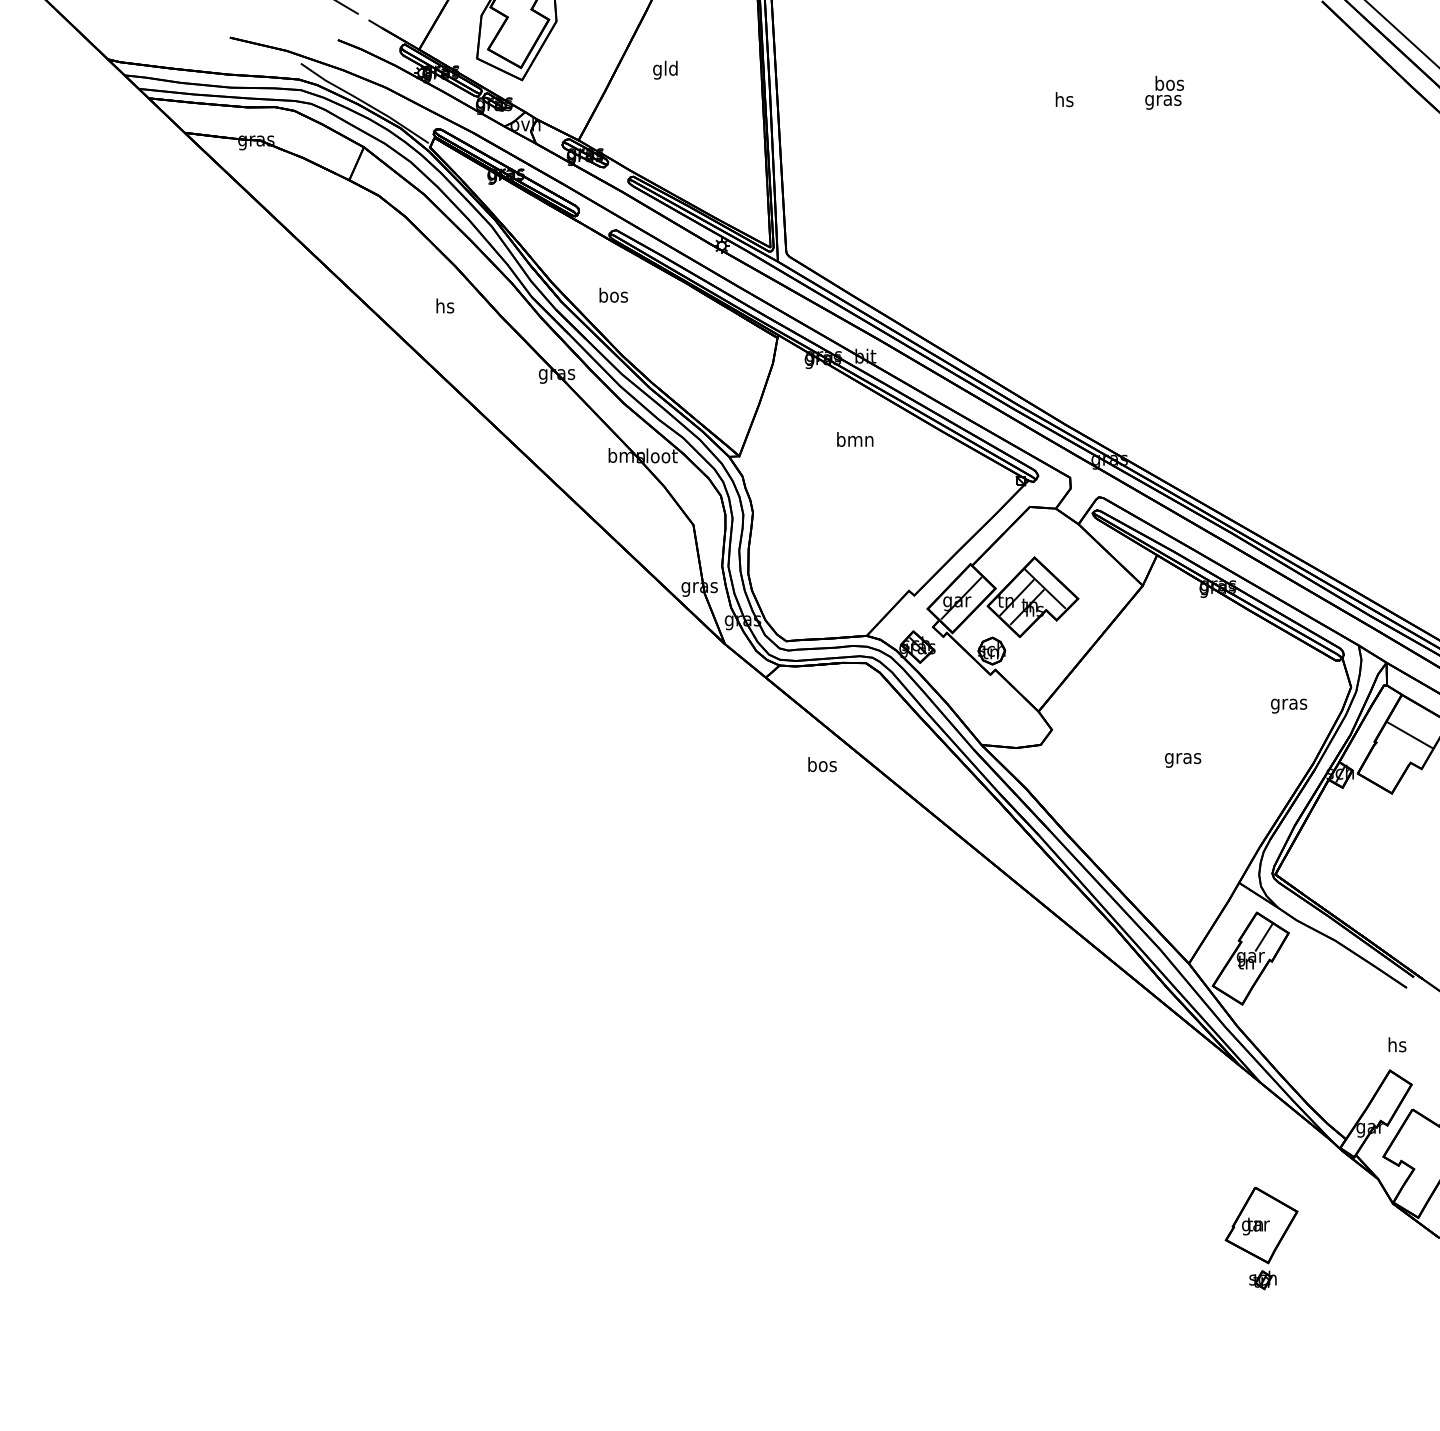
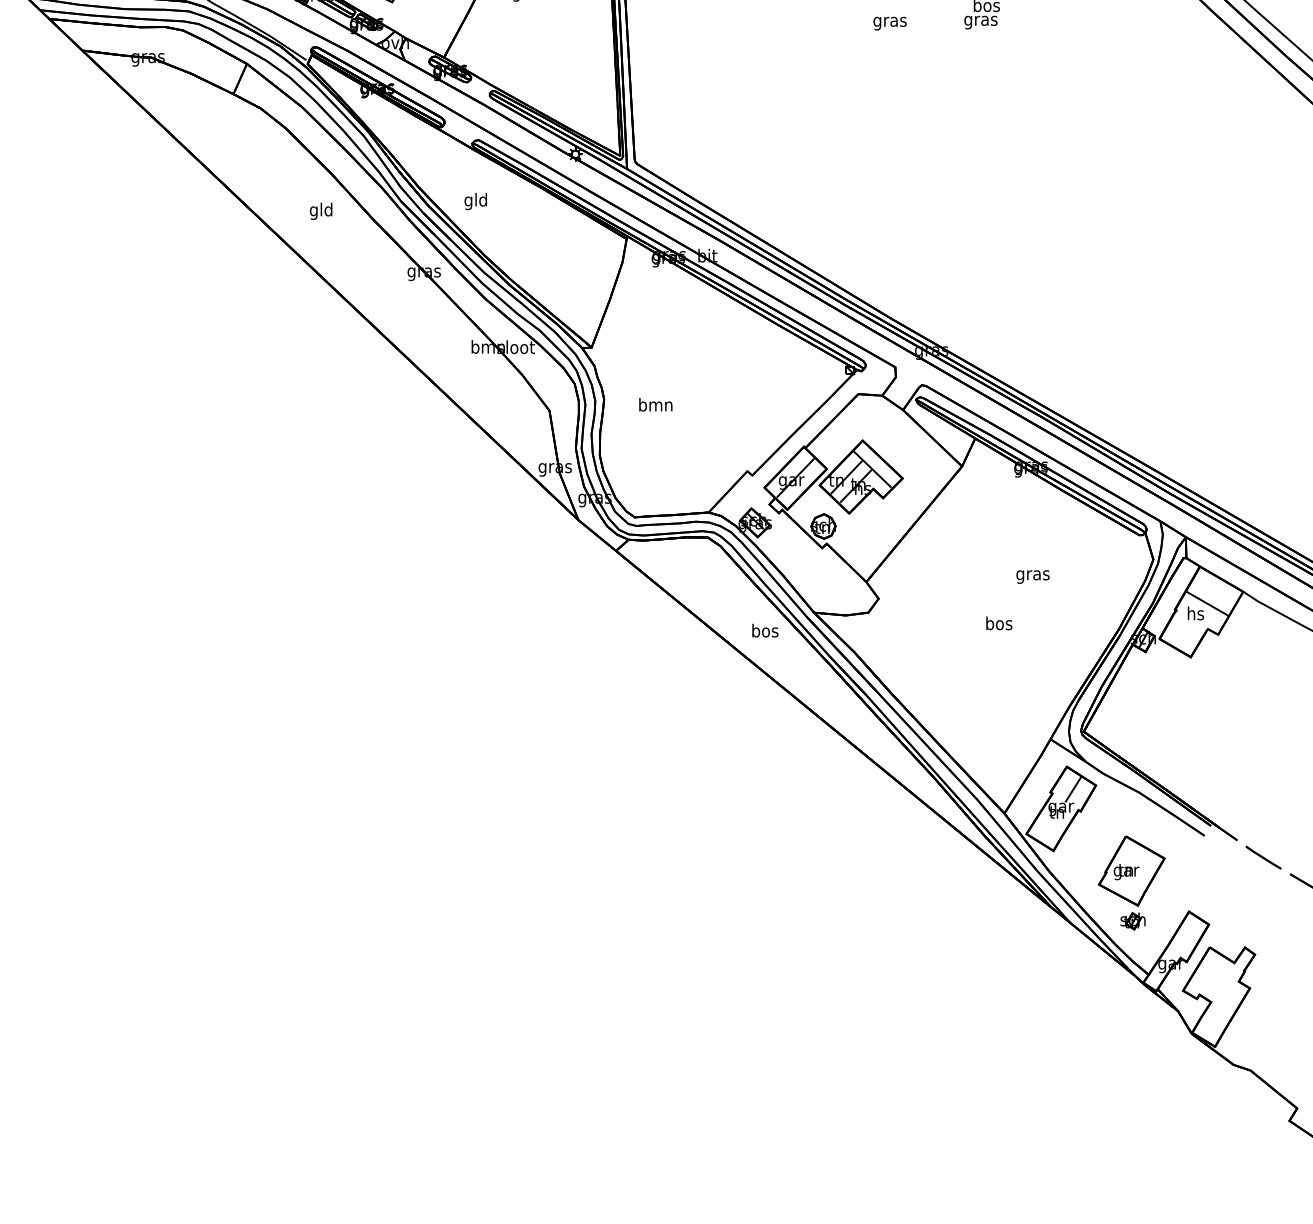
text: (1064, 101) -> (890, 21), hs -> gras
text: (613, 296) -> (476, 200), bos -> gld
text: (444, 307) -> (320, 210), hs -> gld
text: (855, 439) -> (656, 404), moved
text: (1289, 705) -> (1033, 576), moved
text: (1183, 758) -> (999, 625), gras -> bos
text: (822, 764) -> (765, 630), moved
text: (1397, 1044) -> (1195, 613), moved
part: (1261, 1238) -> (1131, 883), moved

